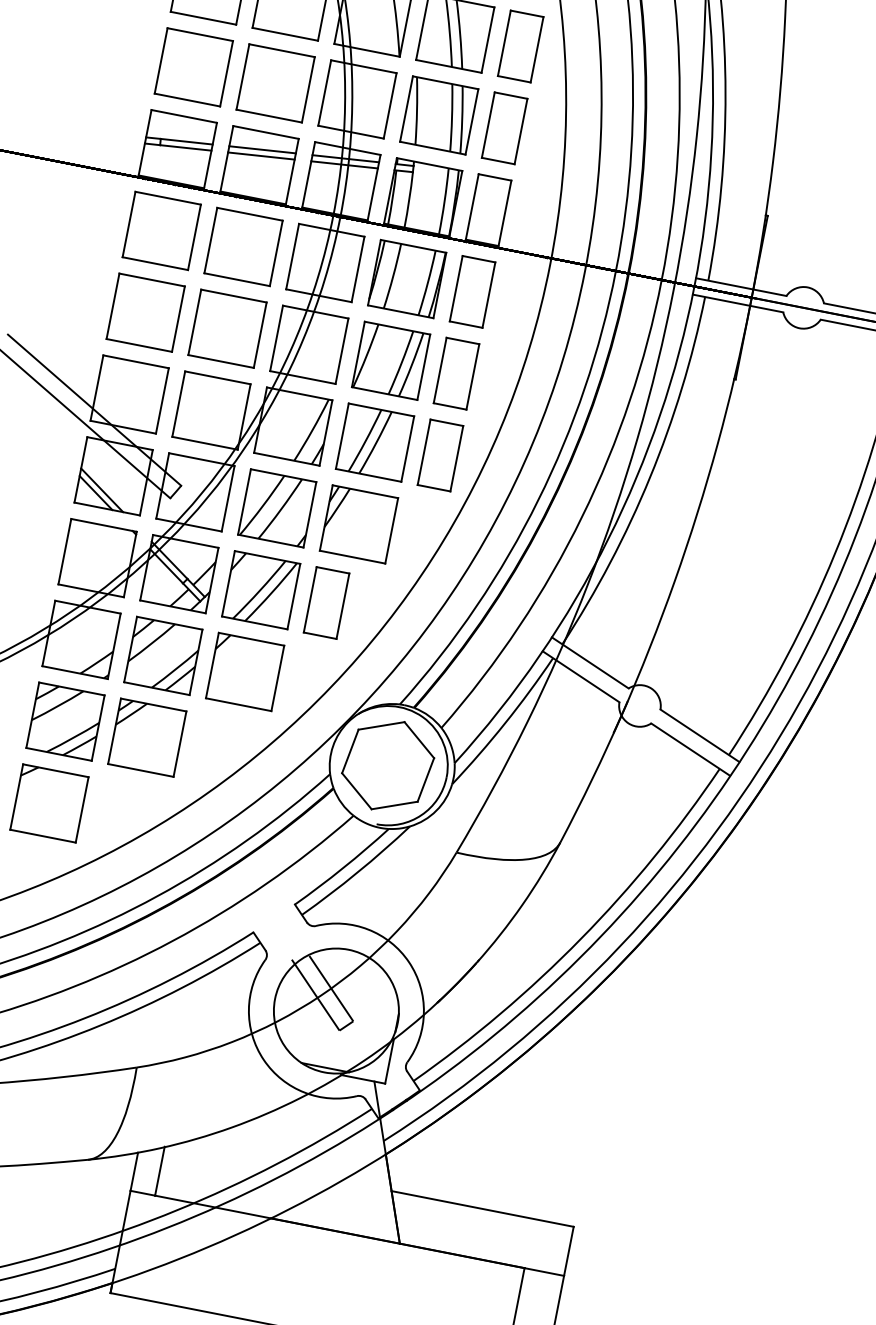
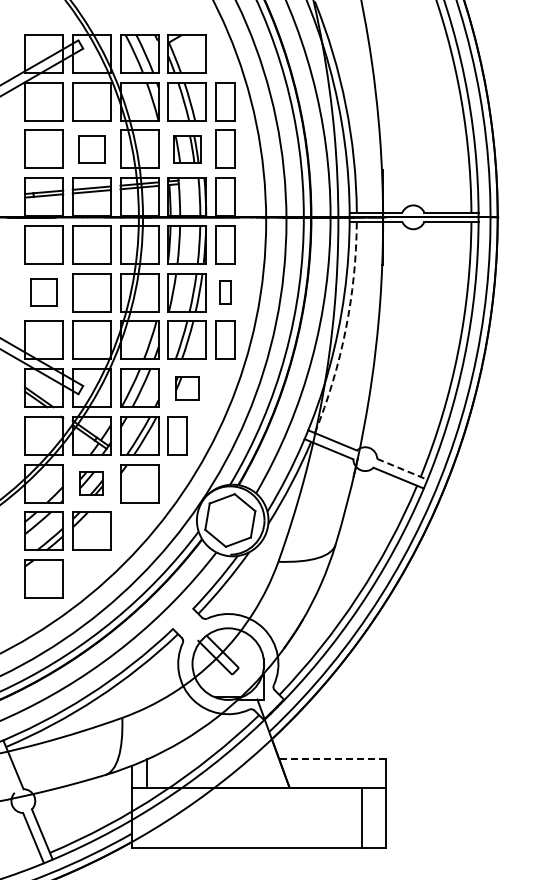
part: (275, 81) -> (91, 148), size x0.7
part: (438, 113) -> (186, 148), size x0.7
part: (144, 312) -> (43, 292), size x0.7
part: (456, 373) -> (225, 292), size x0.6
arc: (649, 477) -> (345, 329), solid -> dashed
part: (357, 523) -> (186, 387), size x0.6
part: (162, 655) -> (91, 483), size x0.6
line: (700, 736) -> (402, 469), solid -> dashed
line: (481, 1209) -> (331, 759), solid -> dashed

